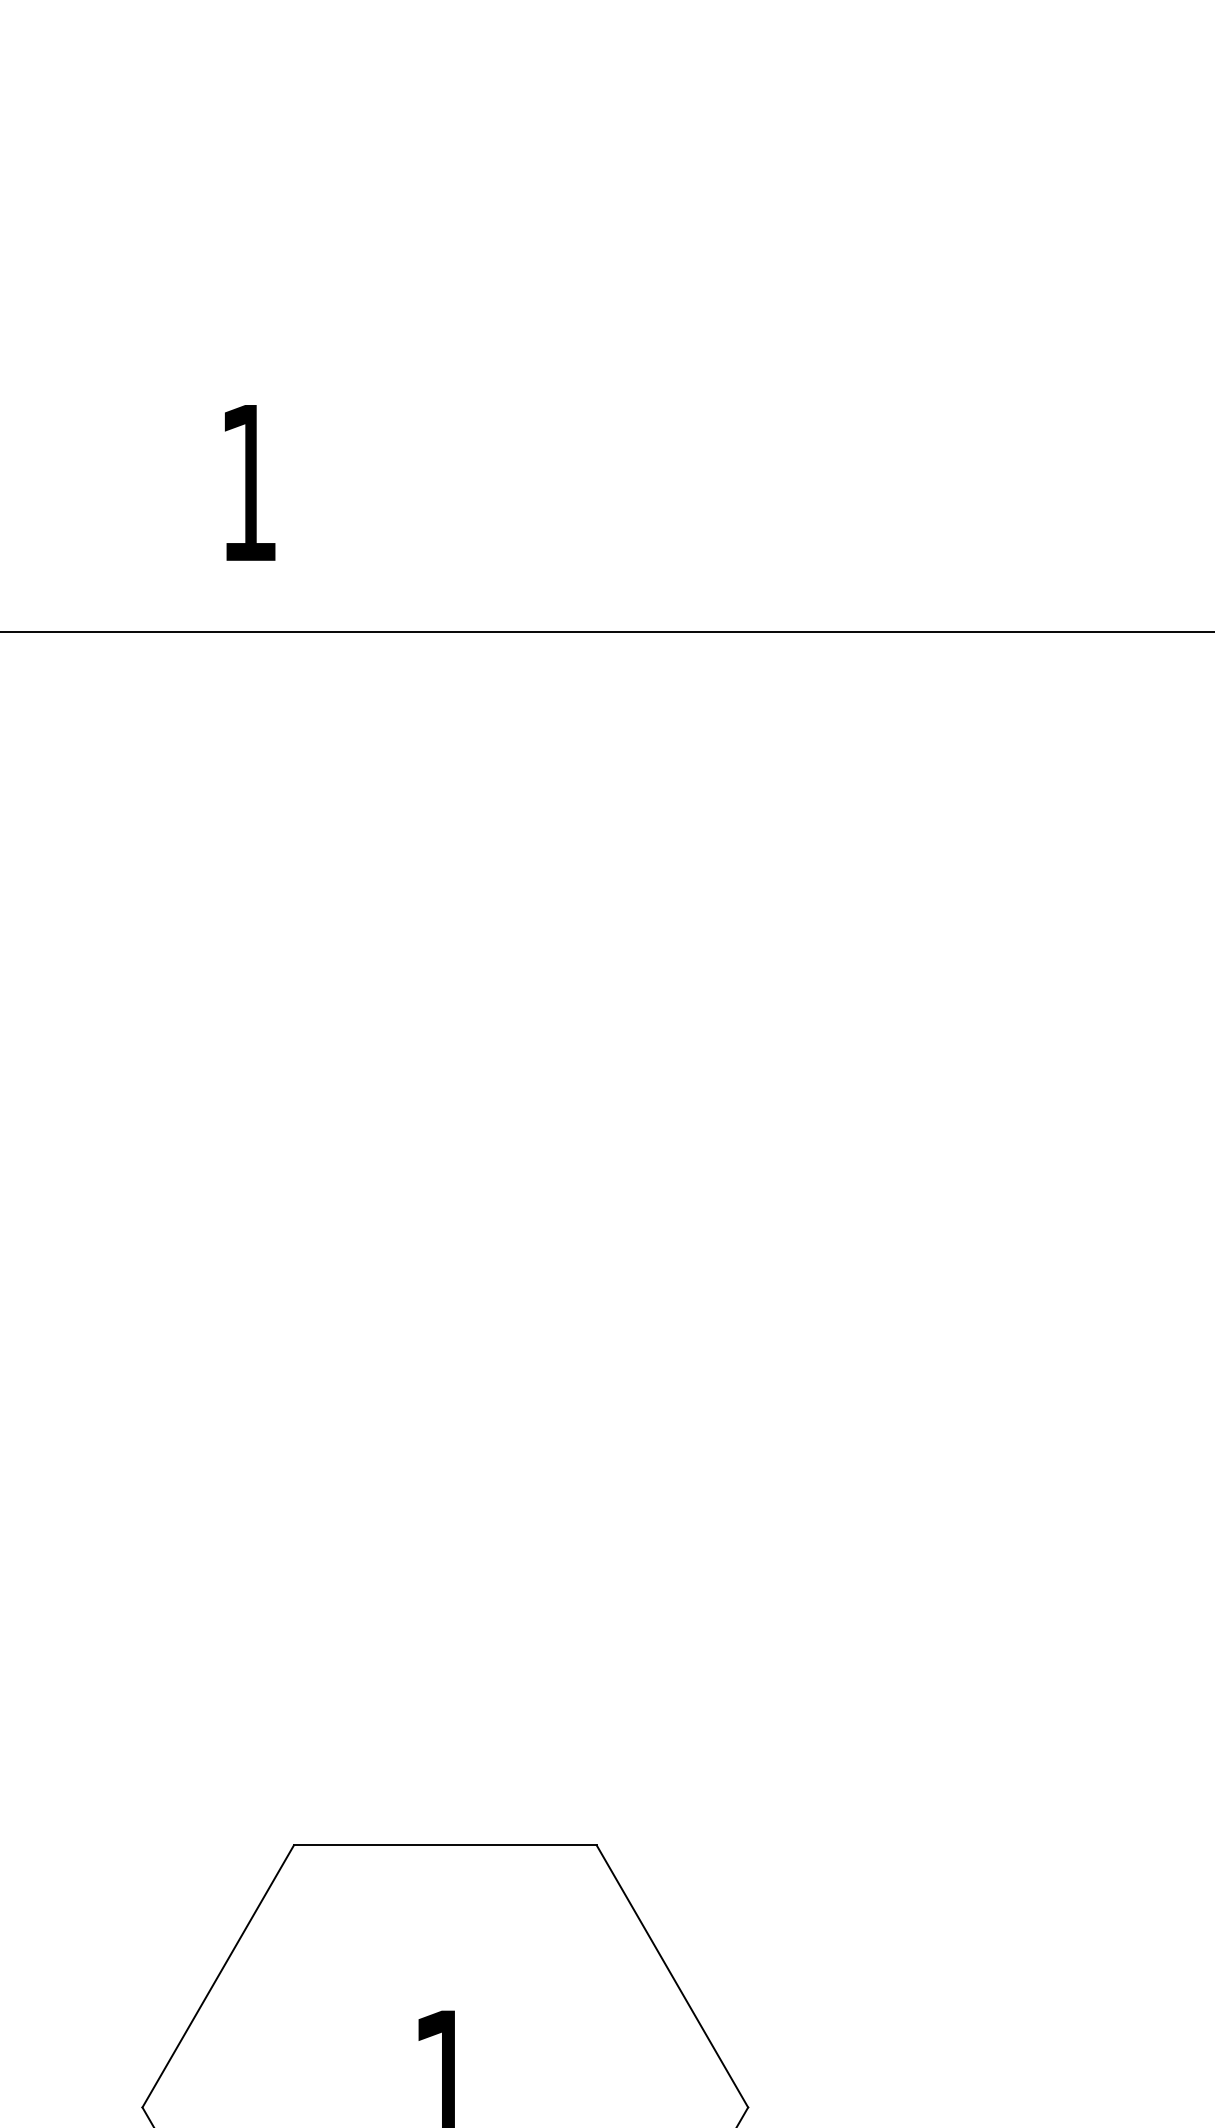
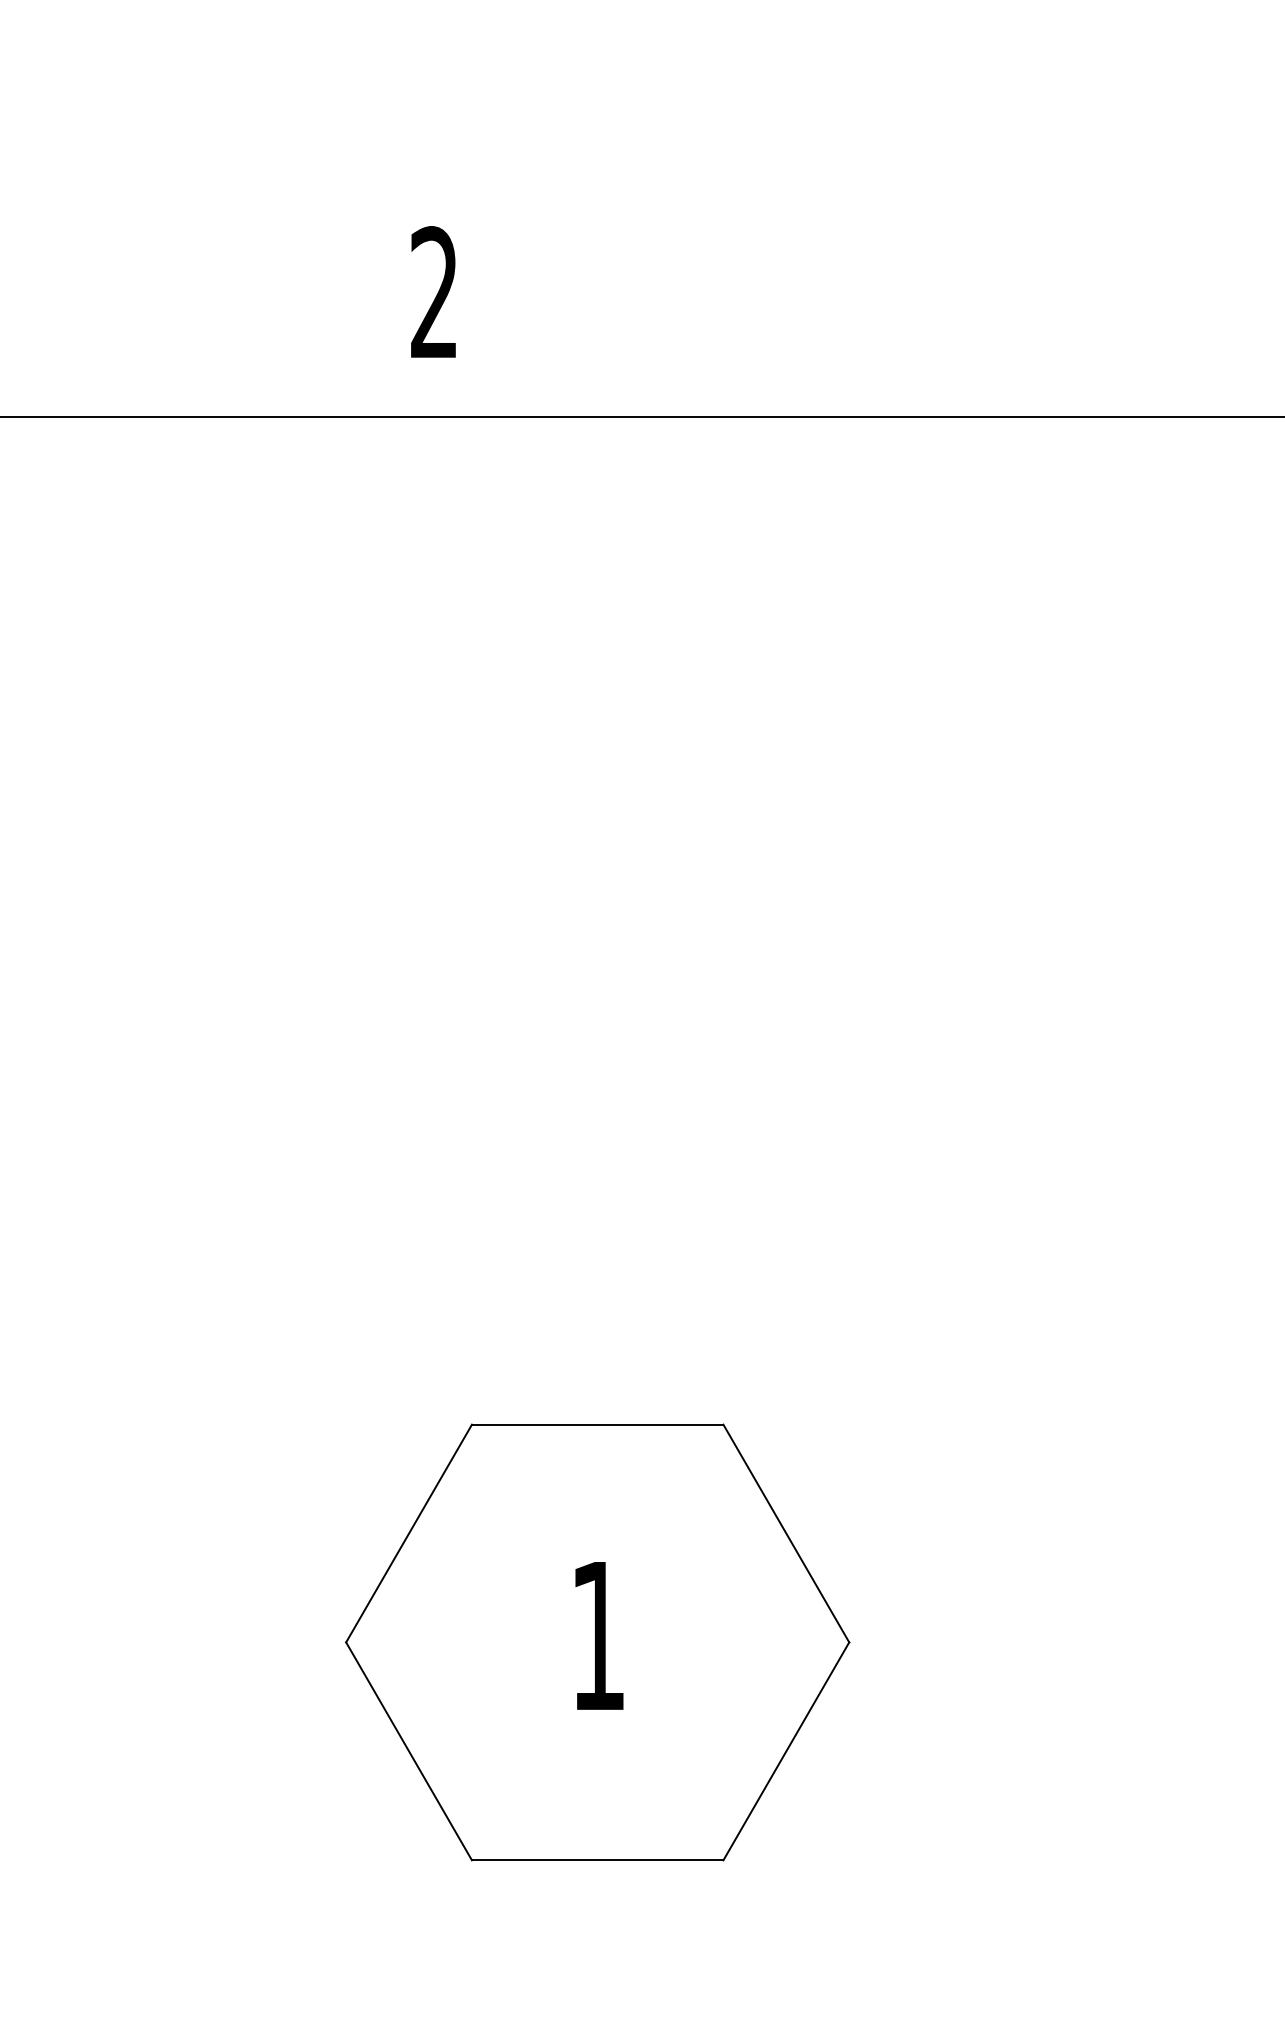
text: (247, 481) -> (433, 291), 1 -> 2

